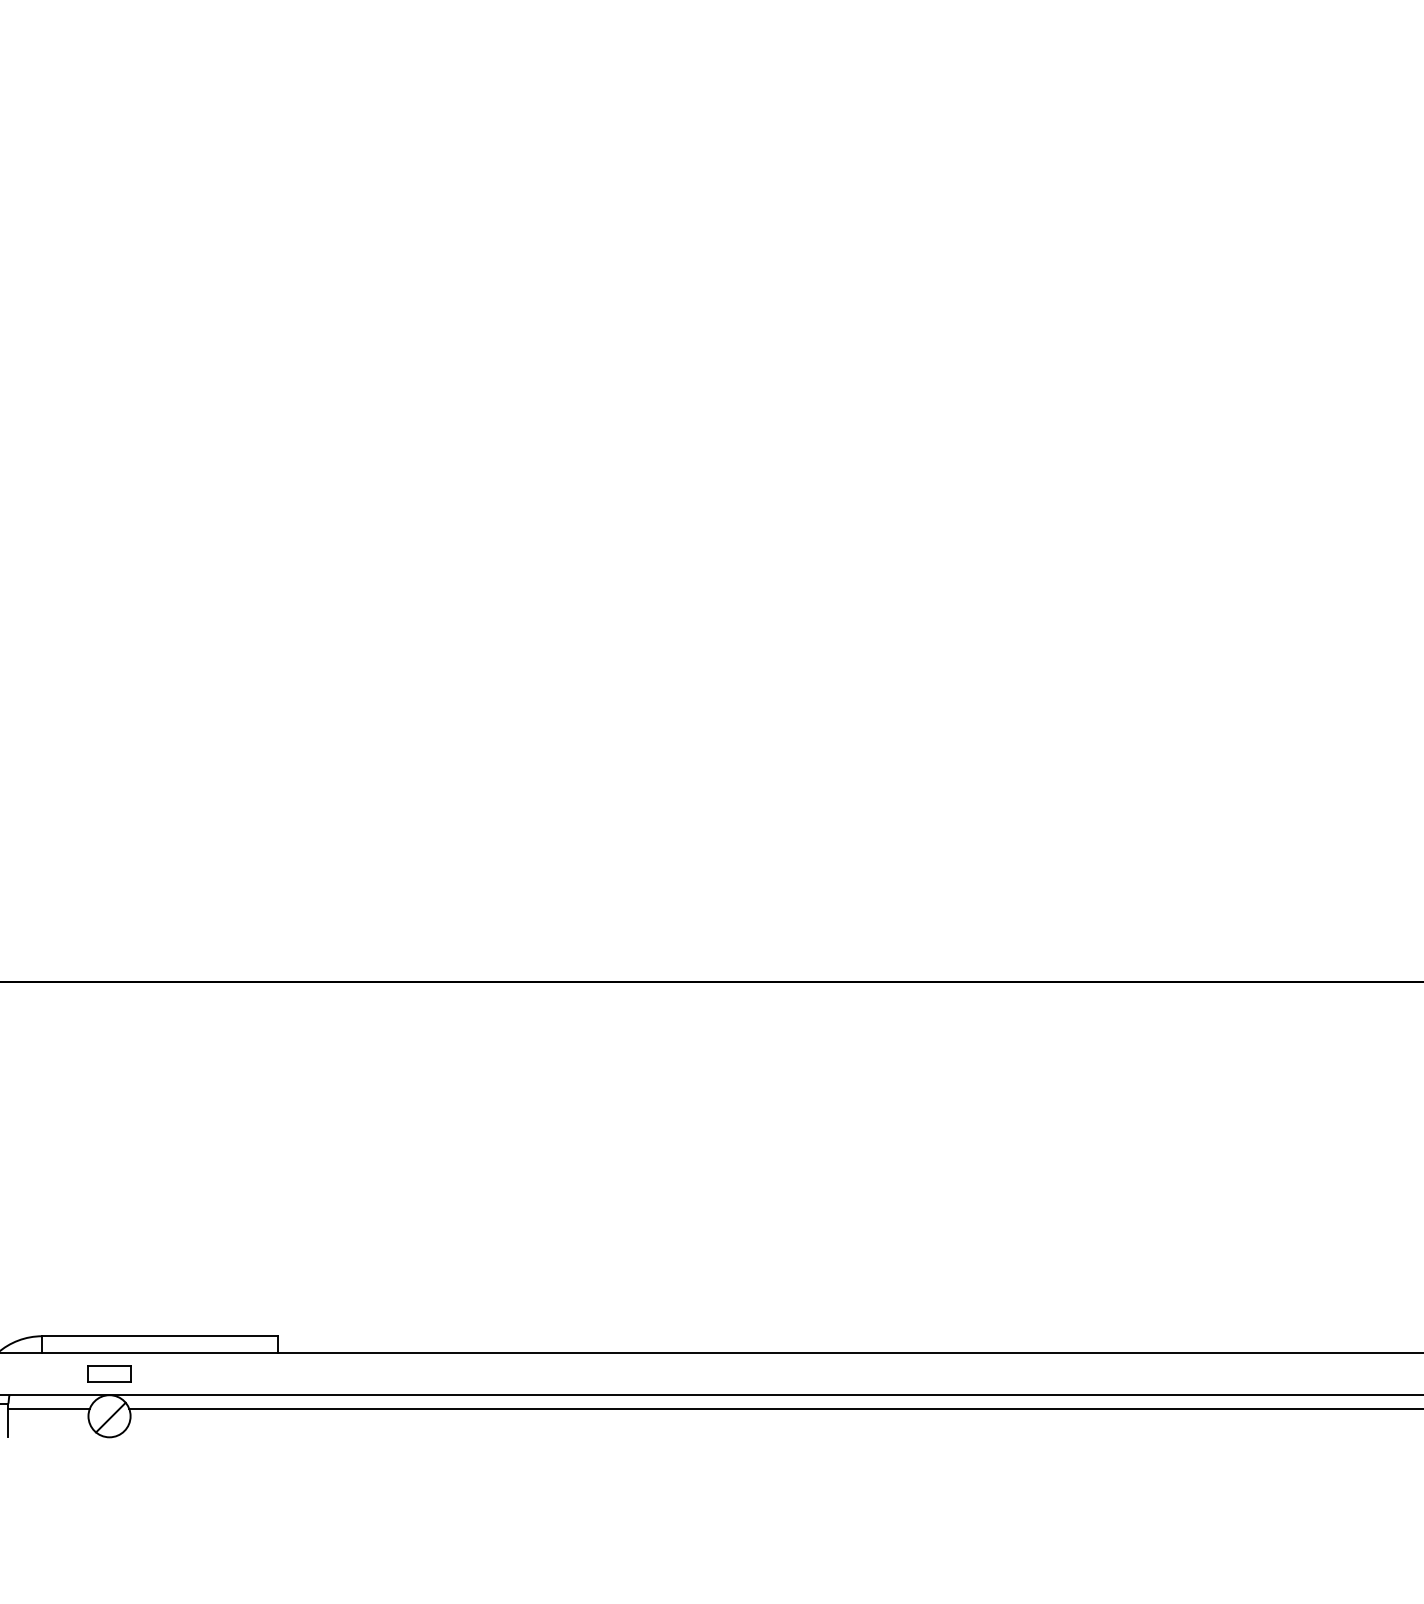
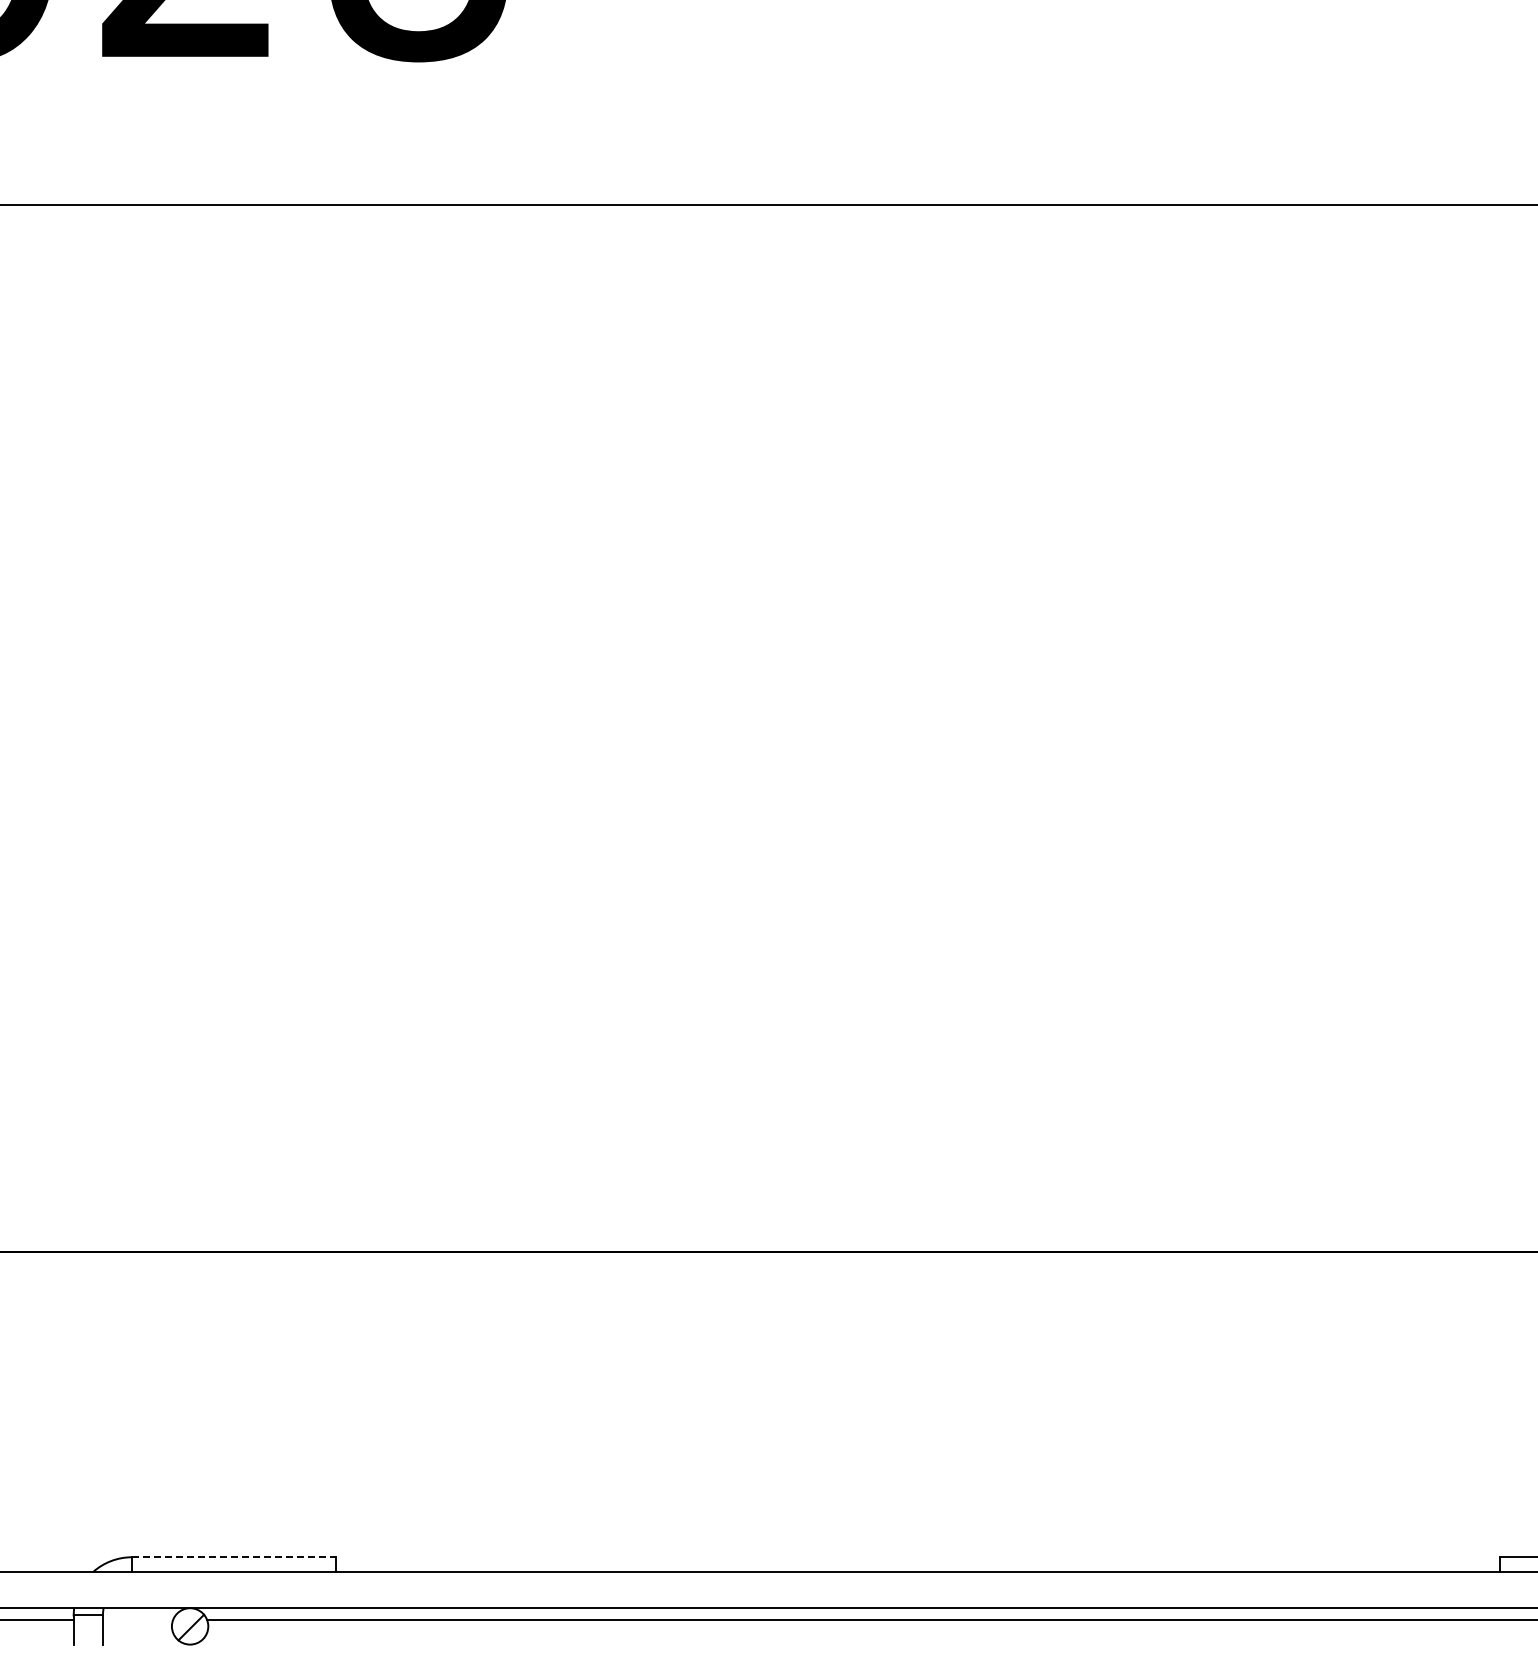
line: (159, 1336) -> (233, 1557), solid -> dashed
part: (108, 1373) -> (189, 1589), removed
line: (48, 1409) -> (137, 1620), removed

